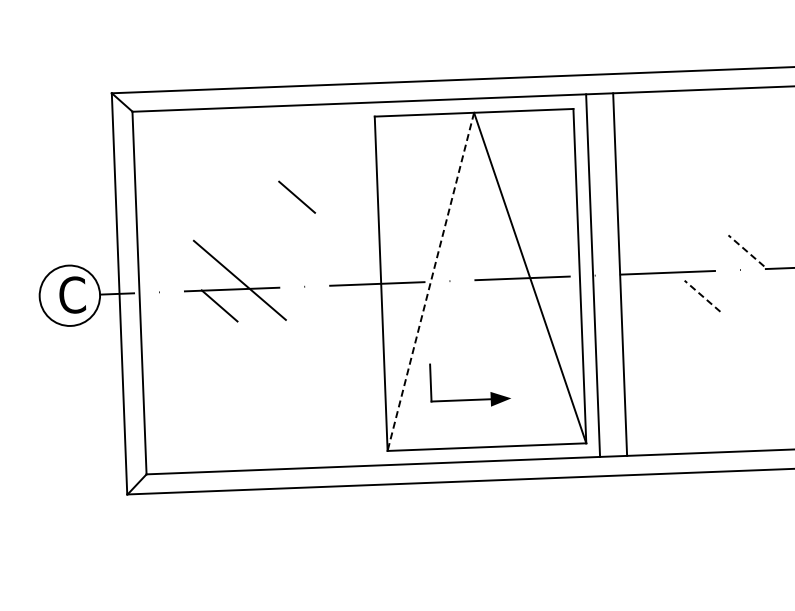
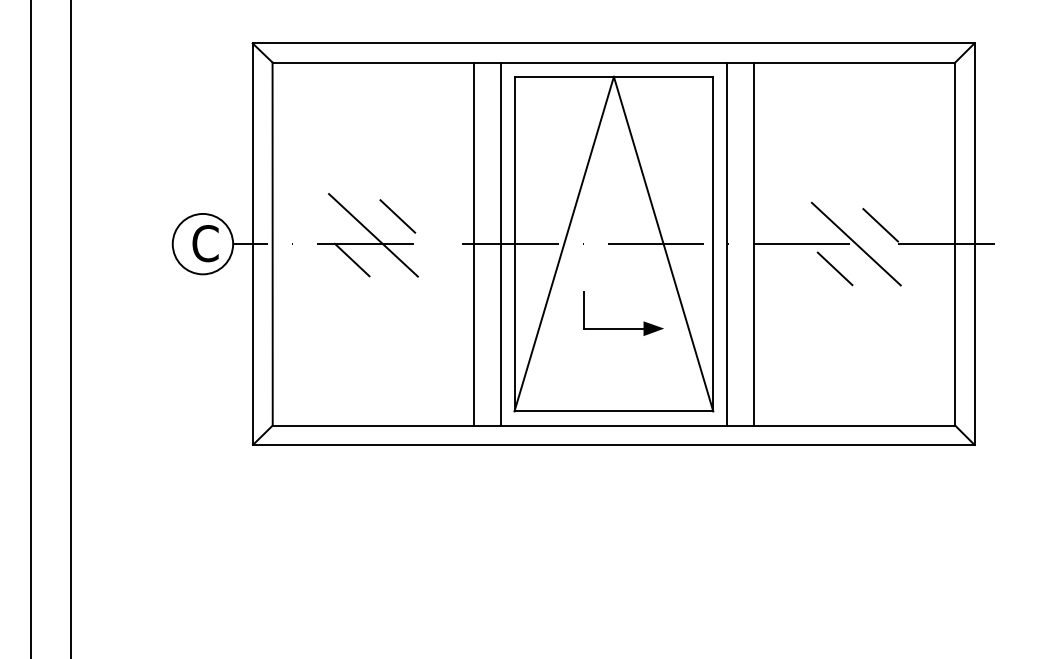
line: (296, 197) -> (397, 216), moved
line: (746, 251) -> (880, 225), dashed -> solid
line: (721, 270) -> (855, 243), added
line: (431, 282) -> (564, 244), dashed -> solid
line: (368, 283) -> (501, 243), added
line: (341, 284) -> (474, 243), added
line: (702, 295) -> (835, 268), dashed -> solid
part: (470, 399) -> (623, 328), moved

